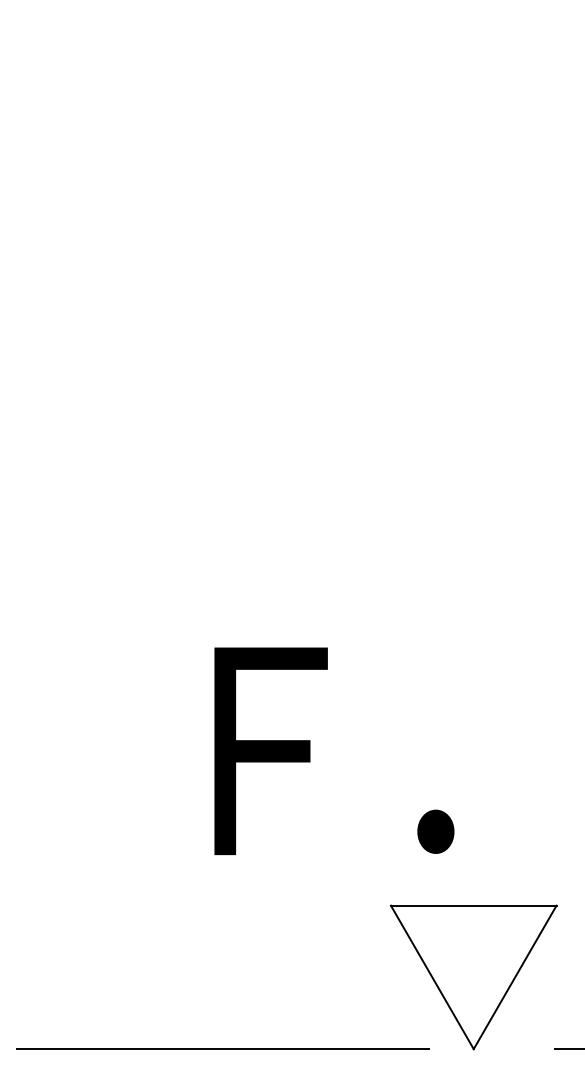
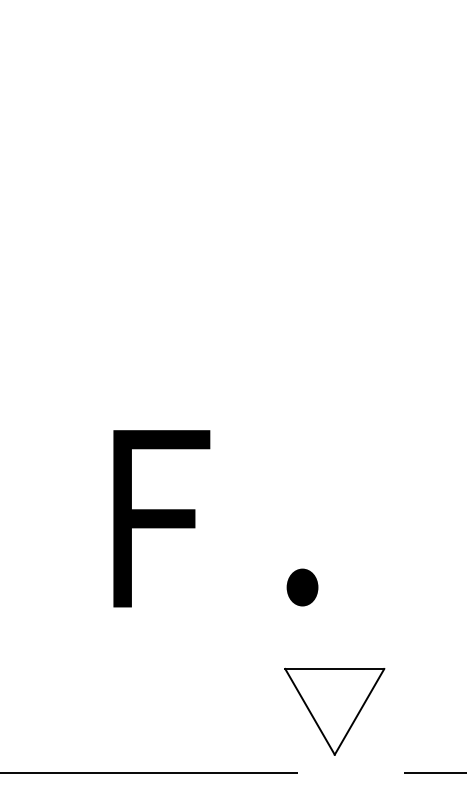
part: (473, 977) -> (334, 711), size x0.7

